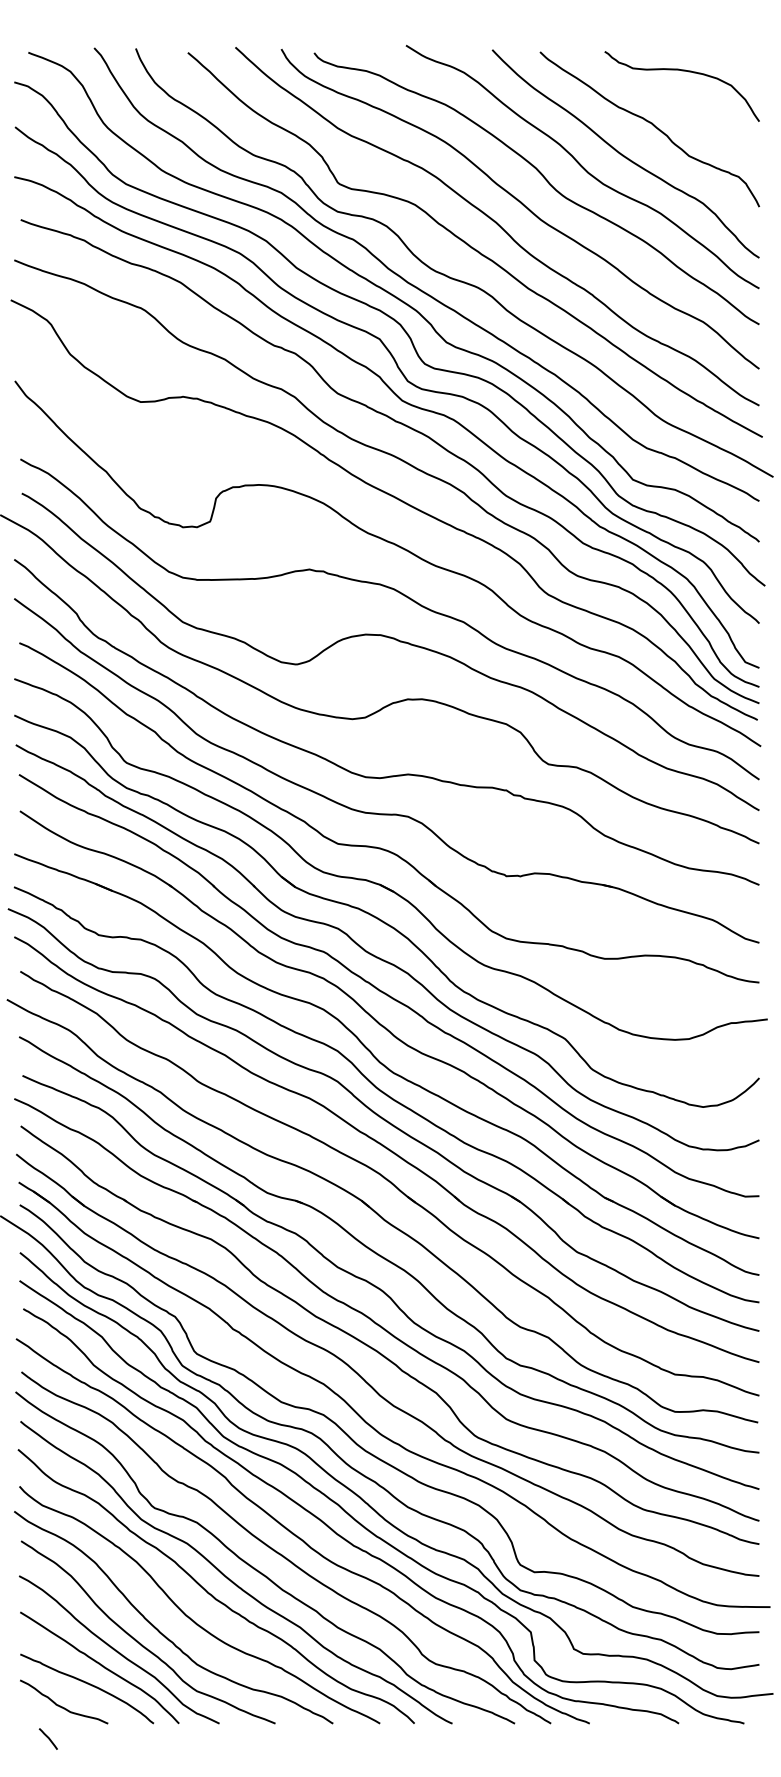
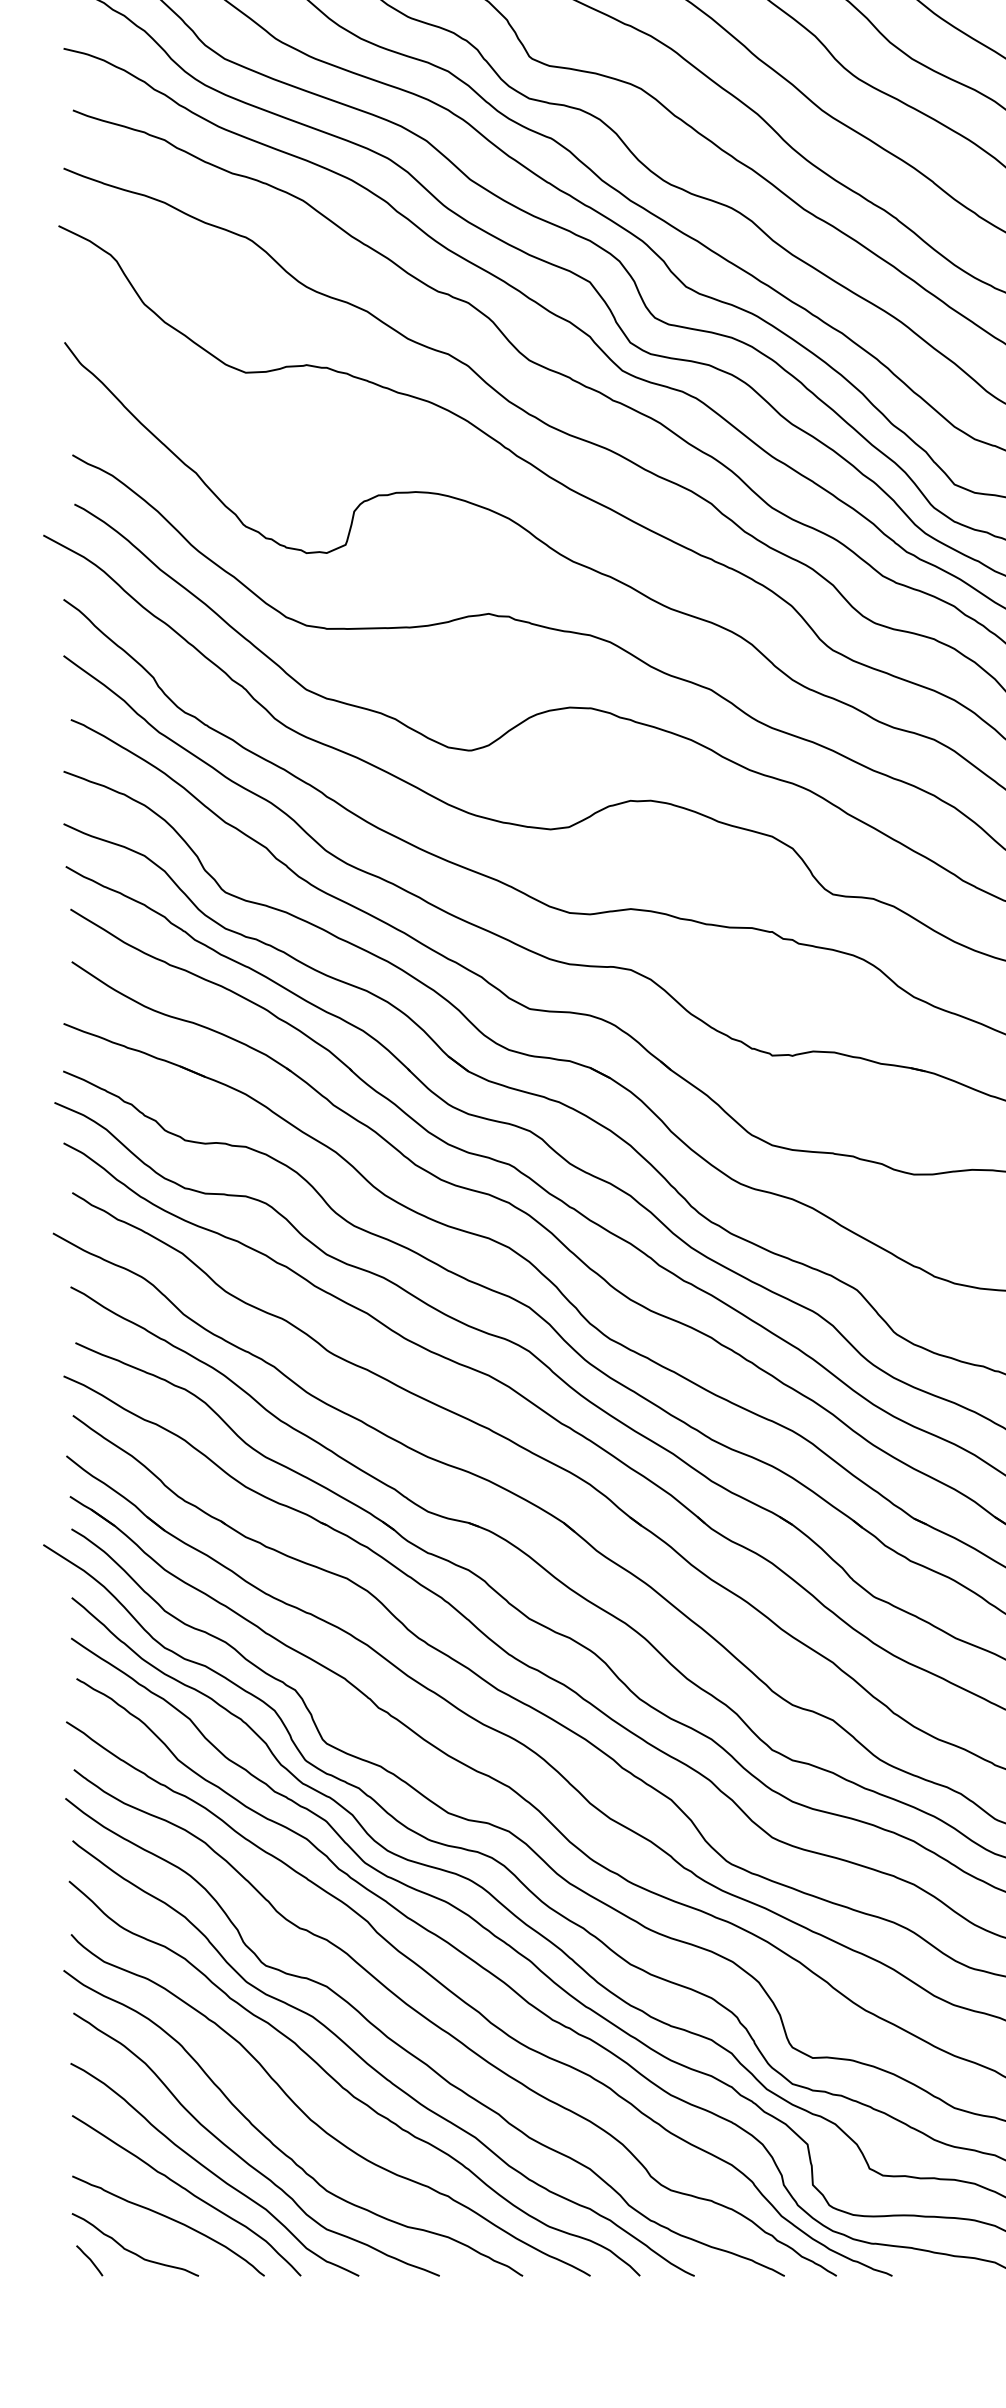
line: (47, 1738) -> (88, 2259), moved

